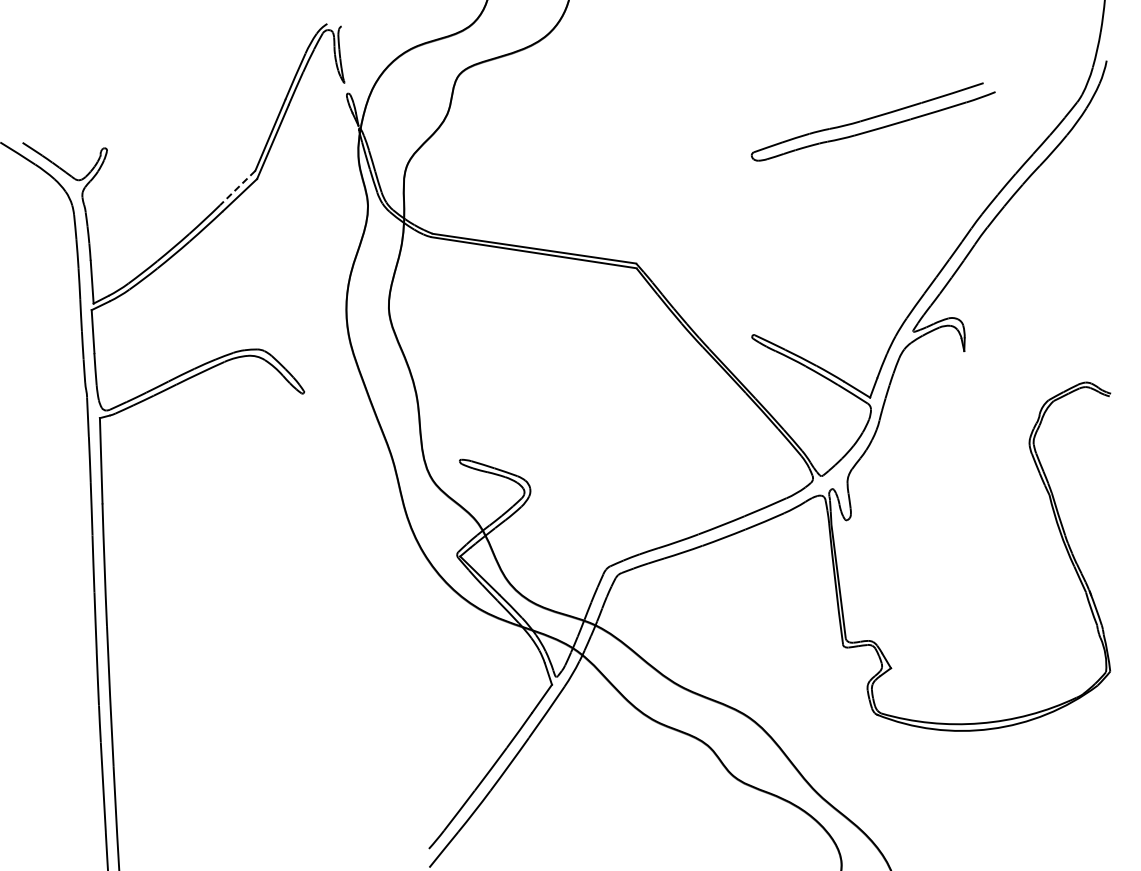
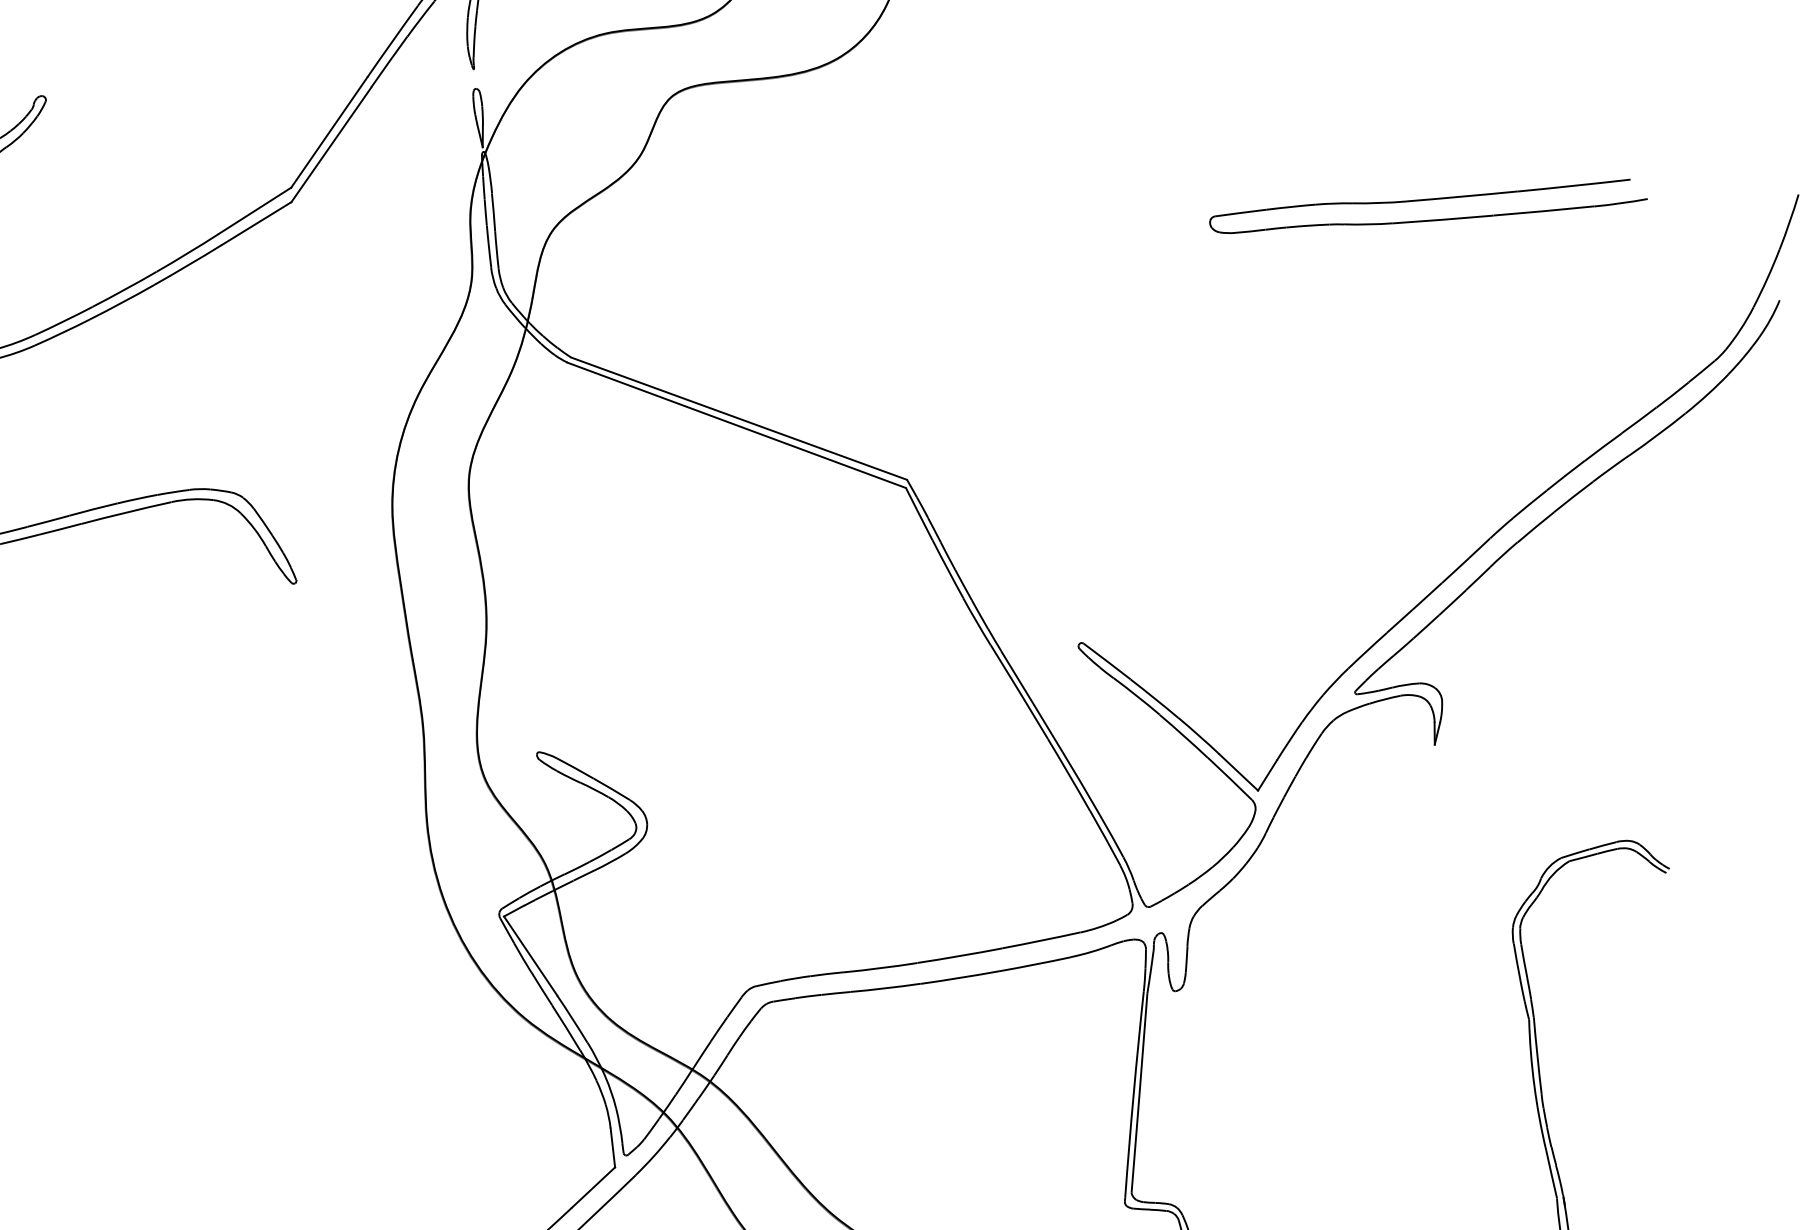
part: (872, 121) -> (1427, 205), moved
line: (237, 188) -> (254, 211), dashed -> solid

